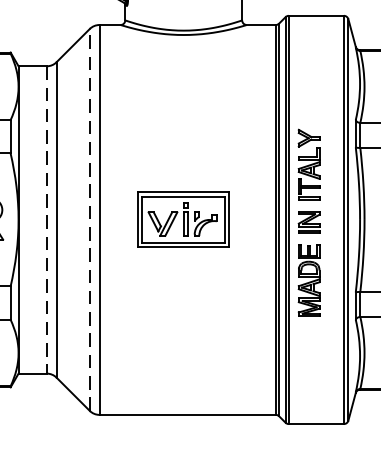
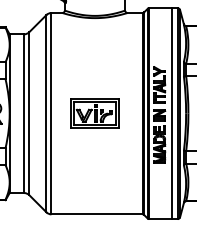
line: (89, 219) -> (46, 113), dashed -> solid
line: (333, 219) -> (172, 113), added
line: (47, 221) -> (24, 114), dashed -> solid

